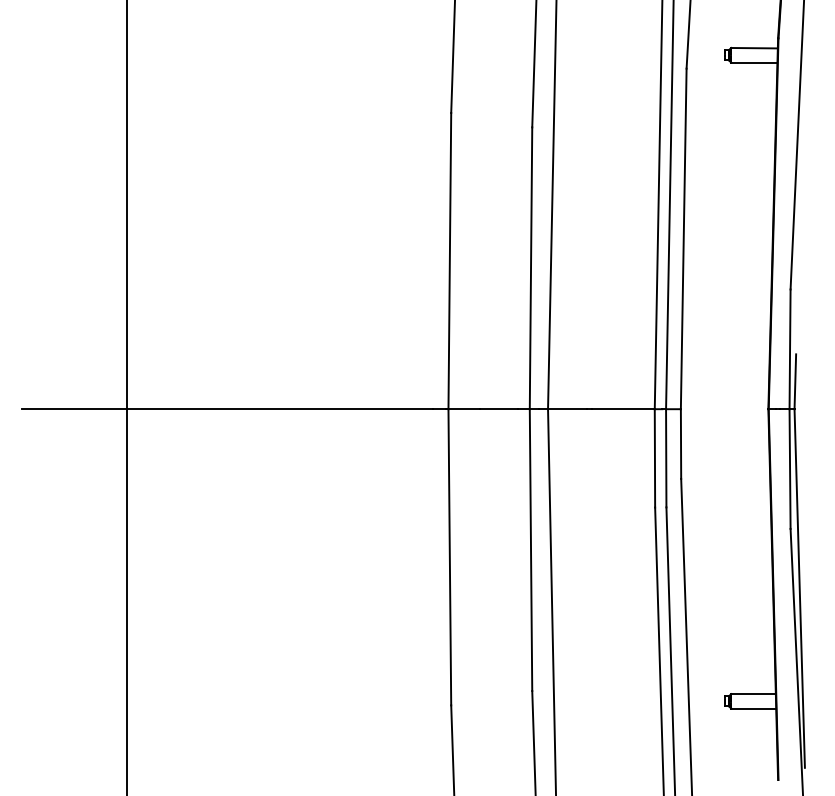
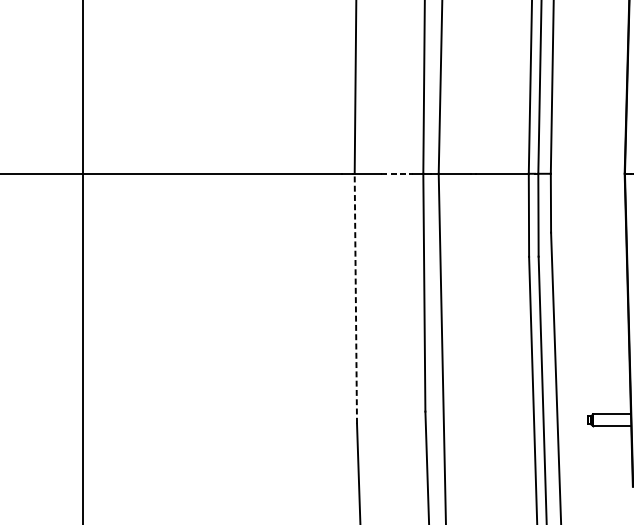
line: (498, 409) -> (396, 174), solid -> dashed
line: (449, 556) -> (355, 298), solid -> dashed

